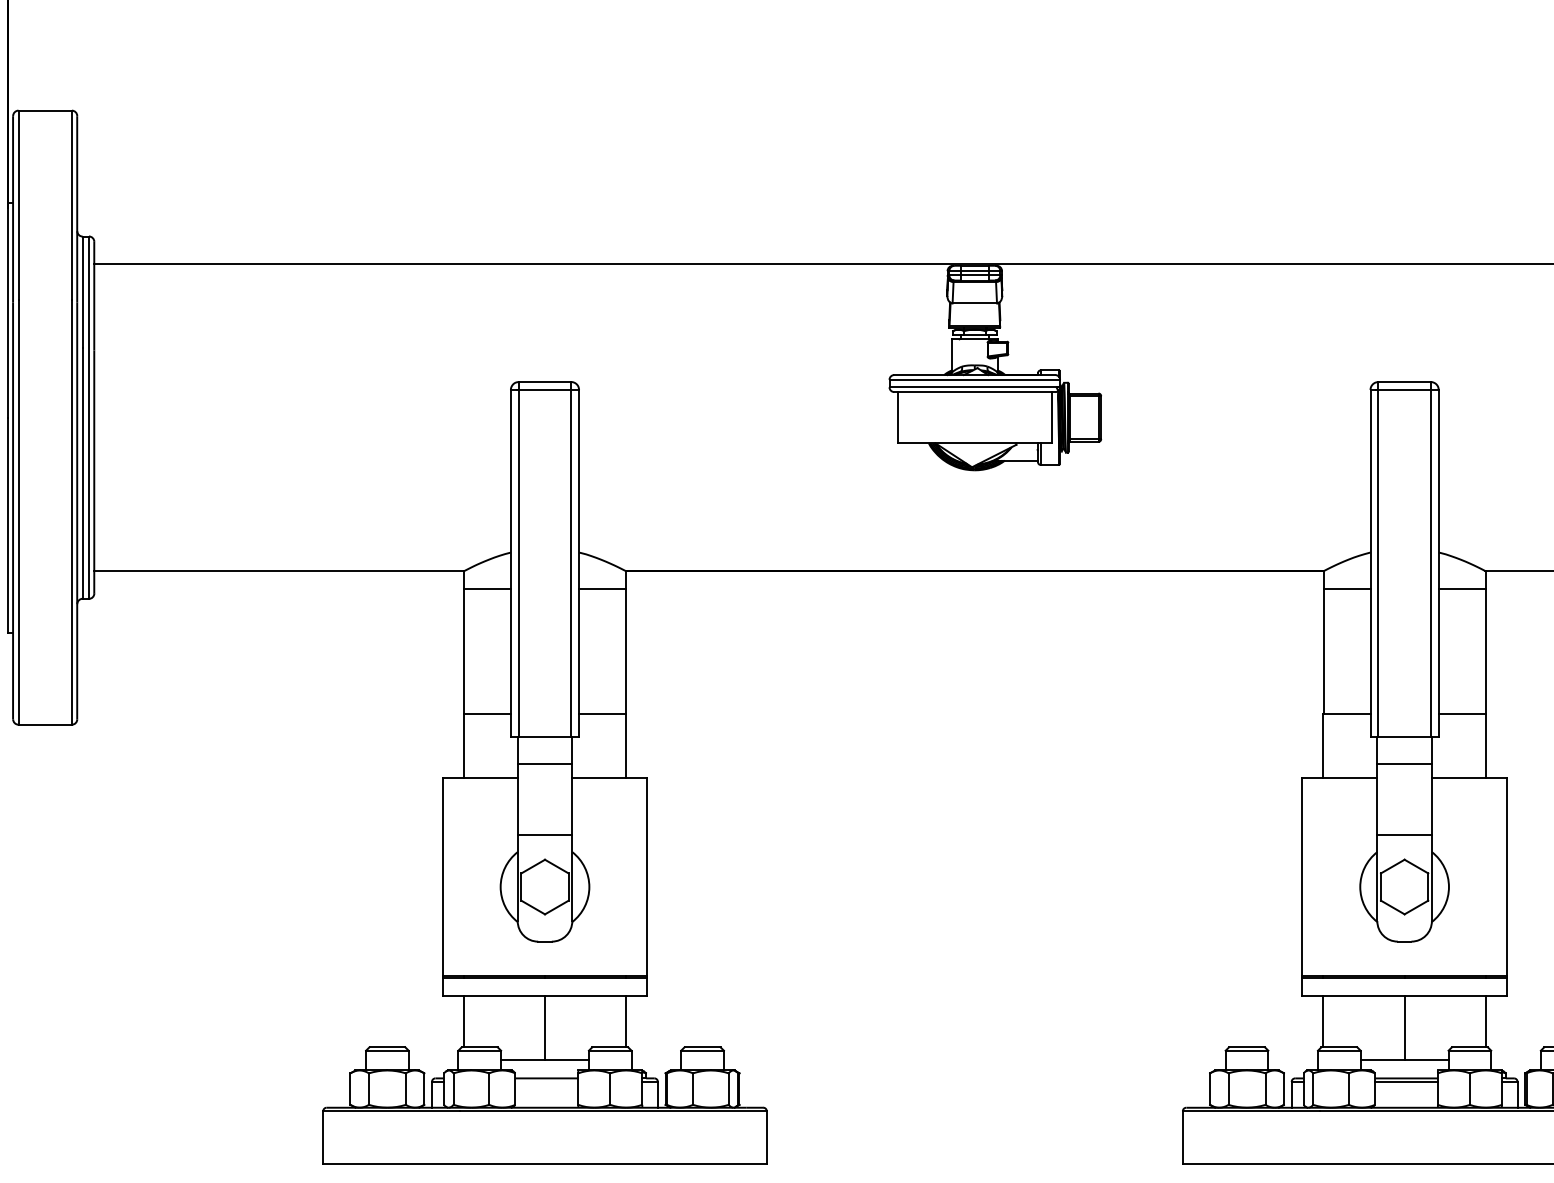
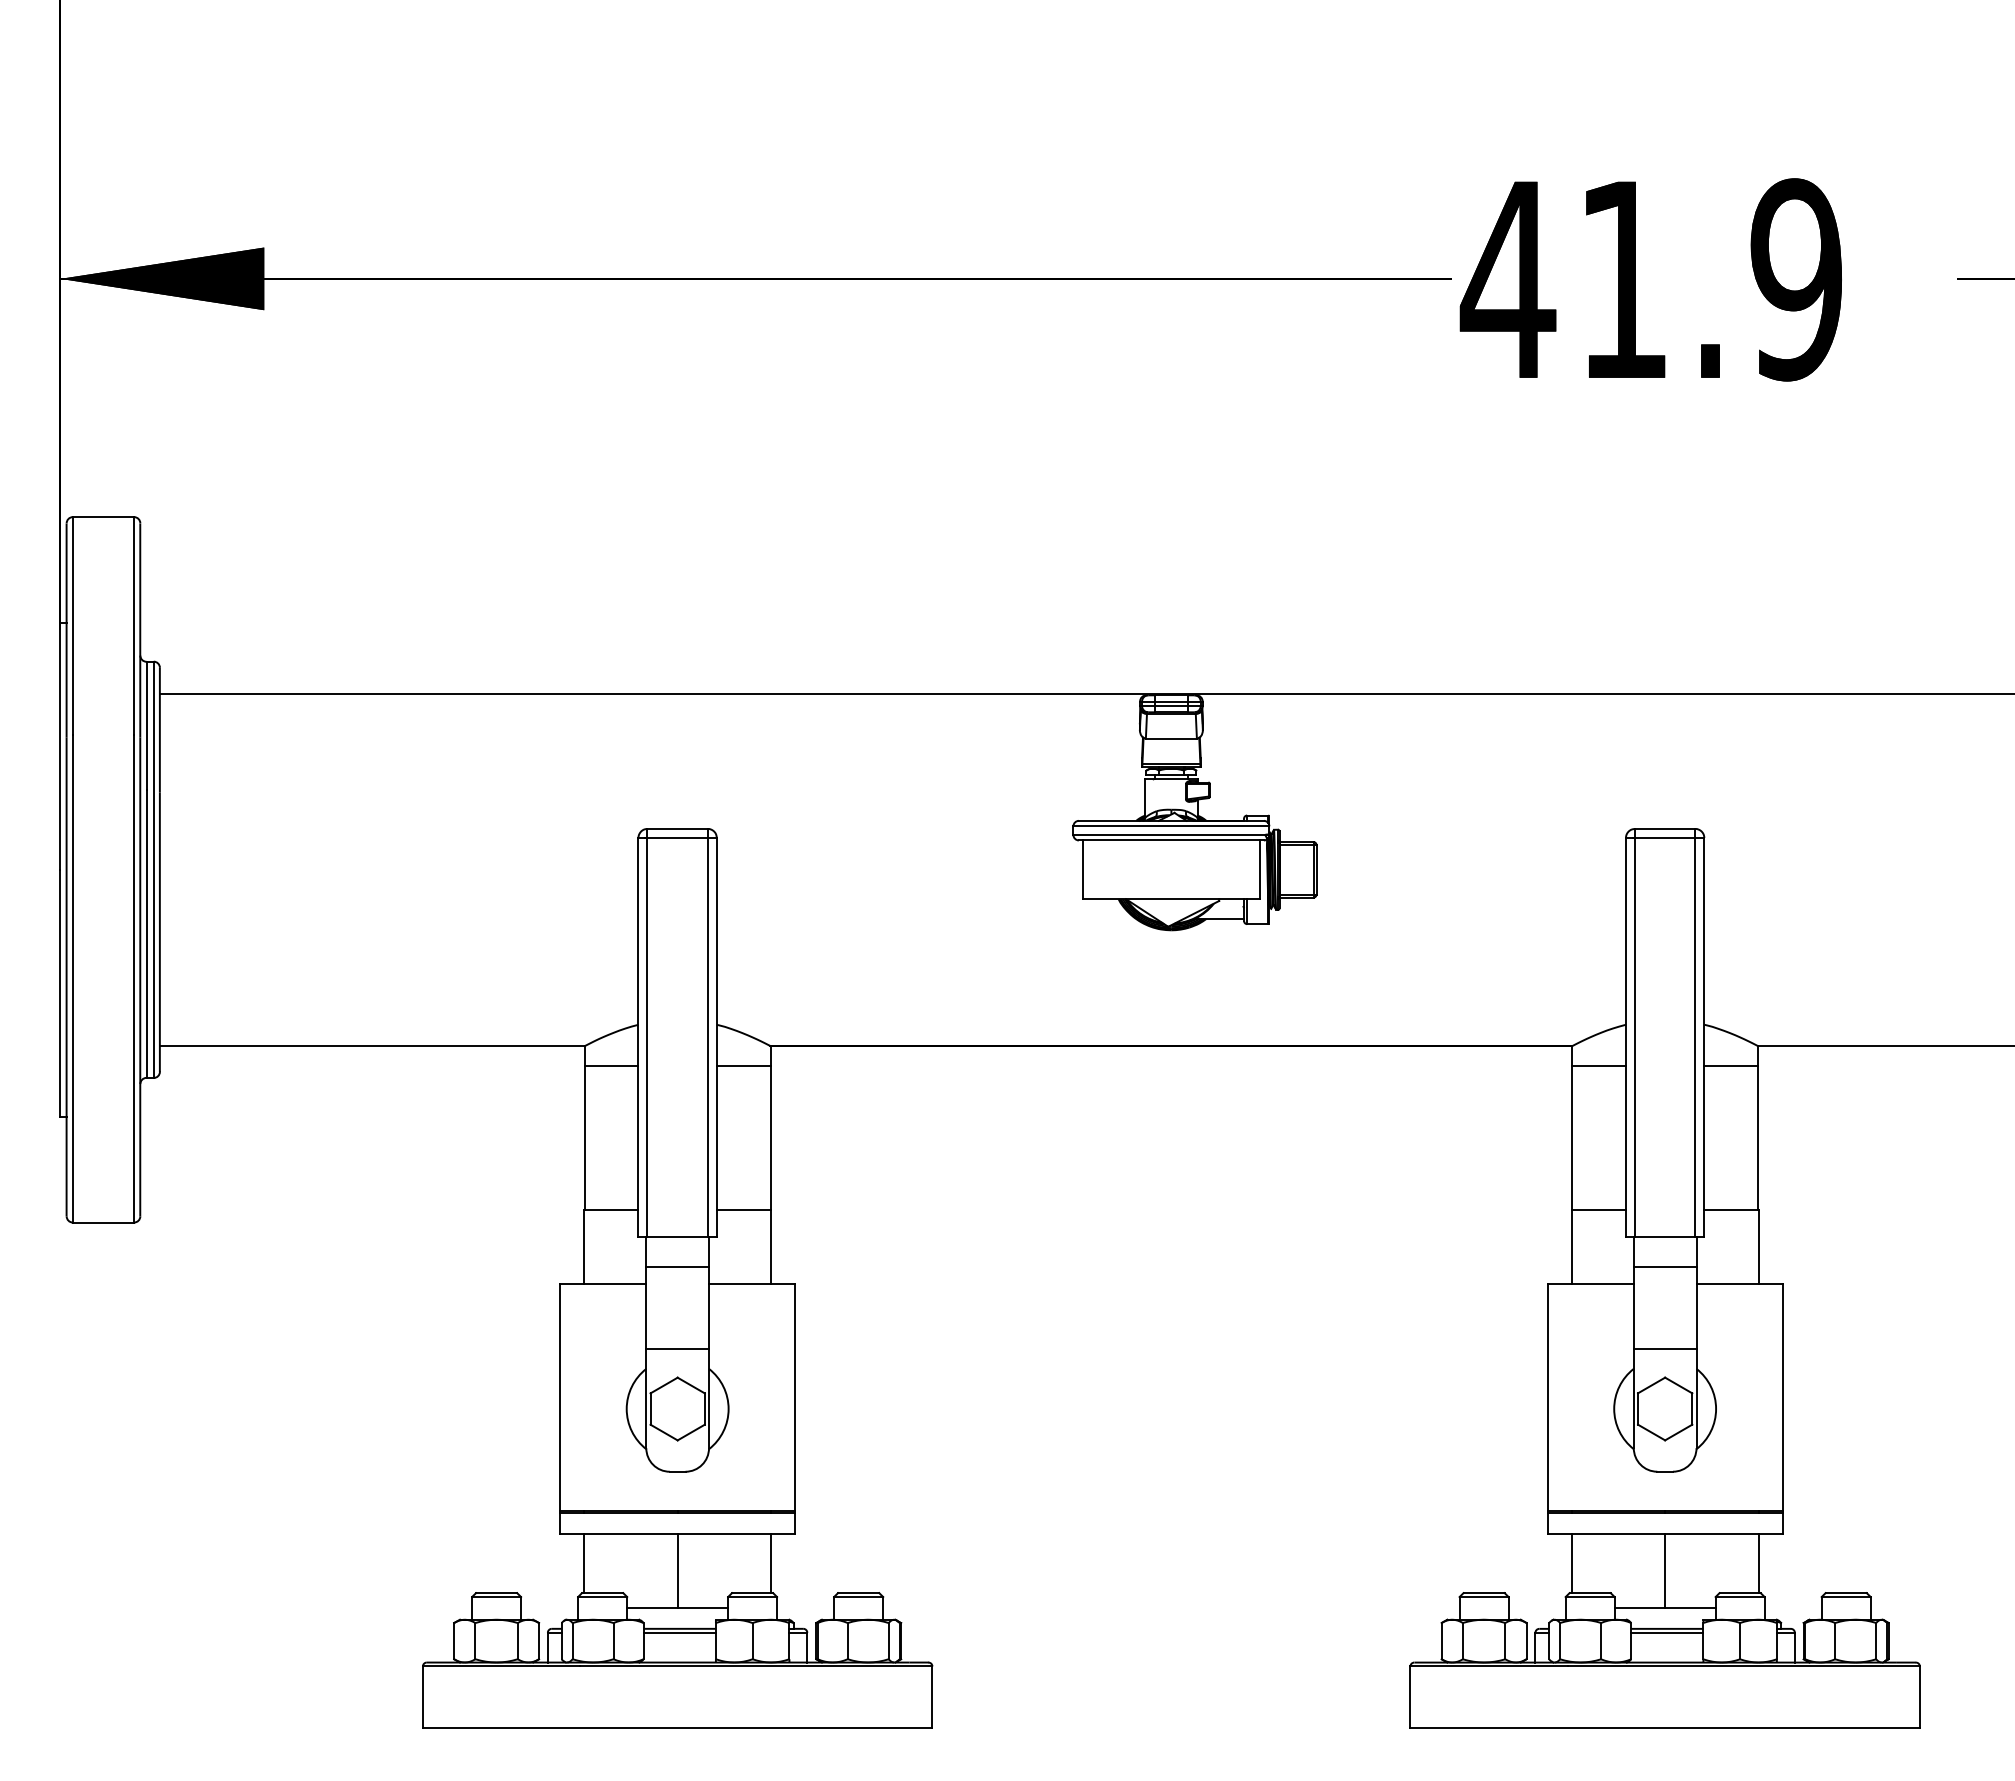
line: (546, 1081) -> (679, 1632), added

